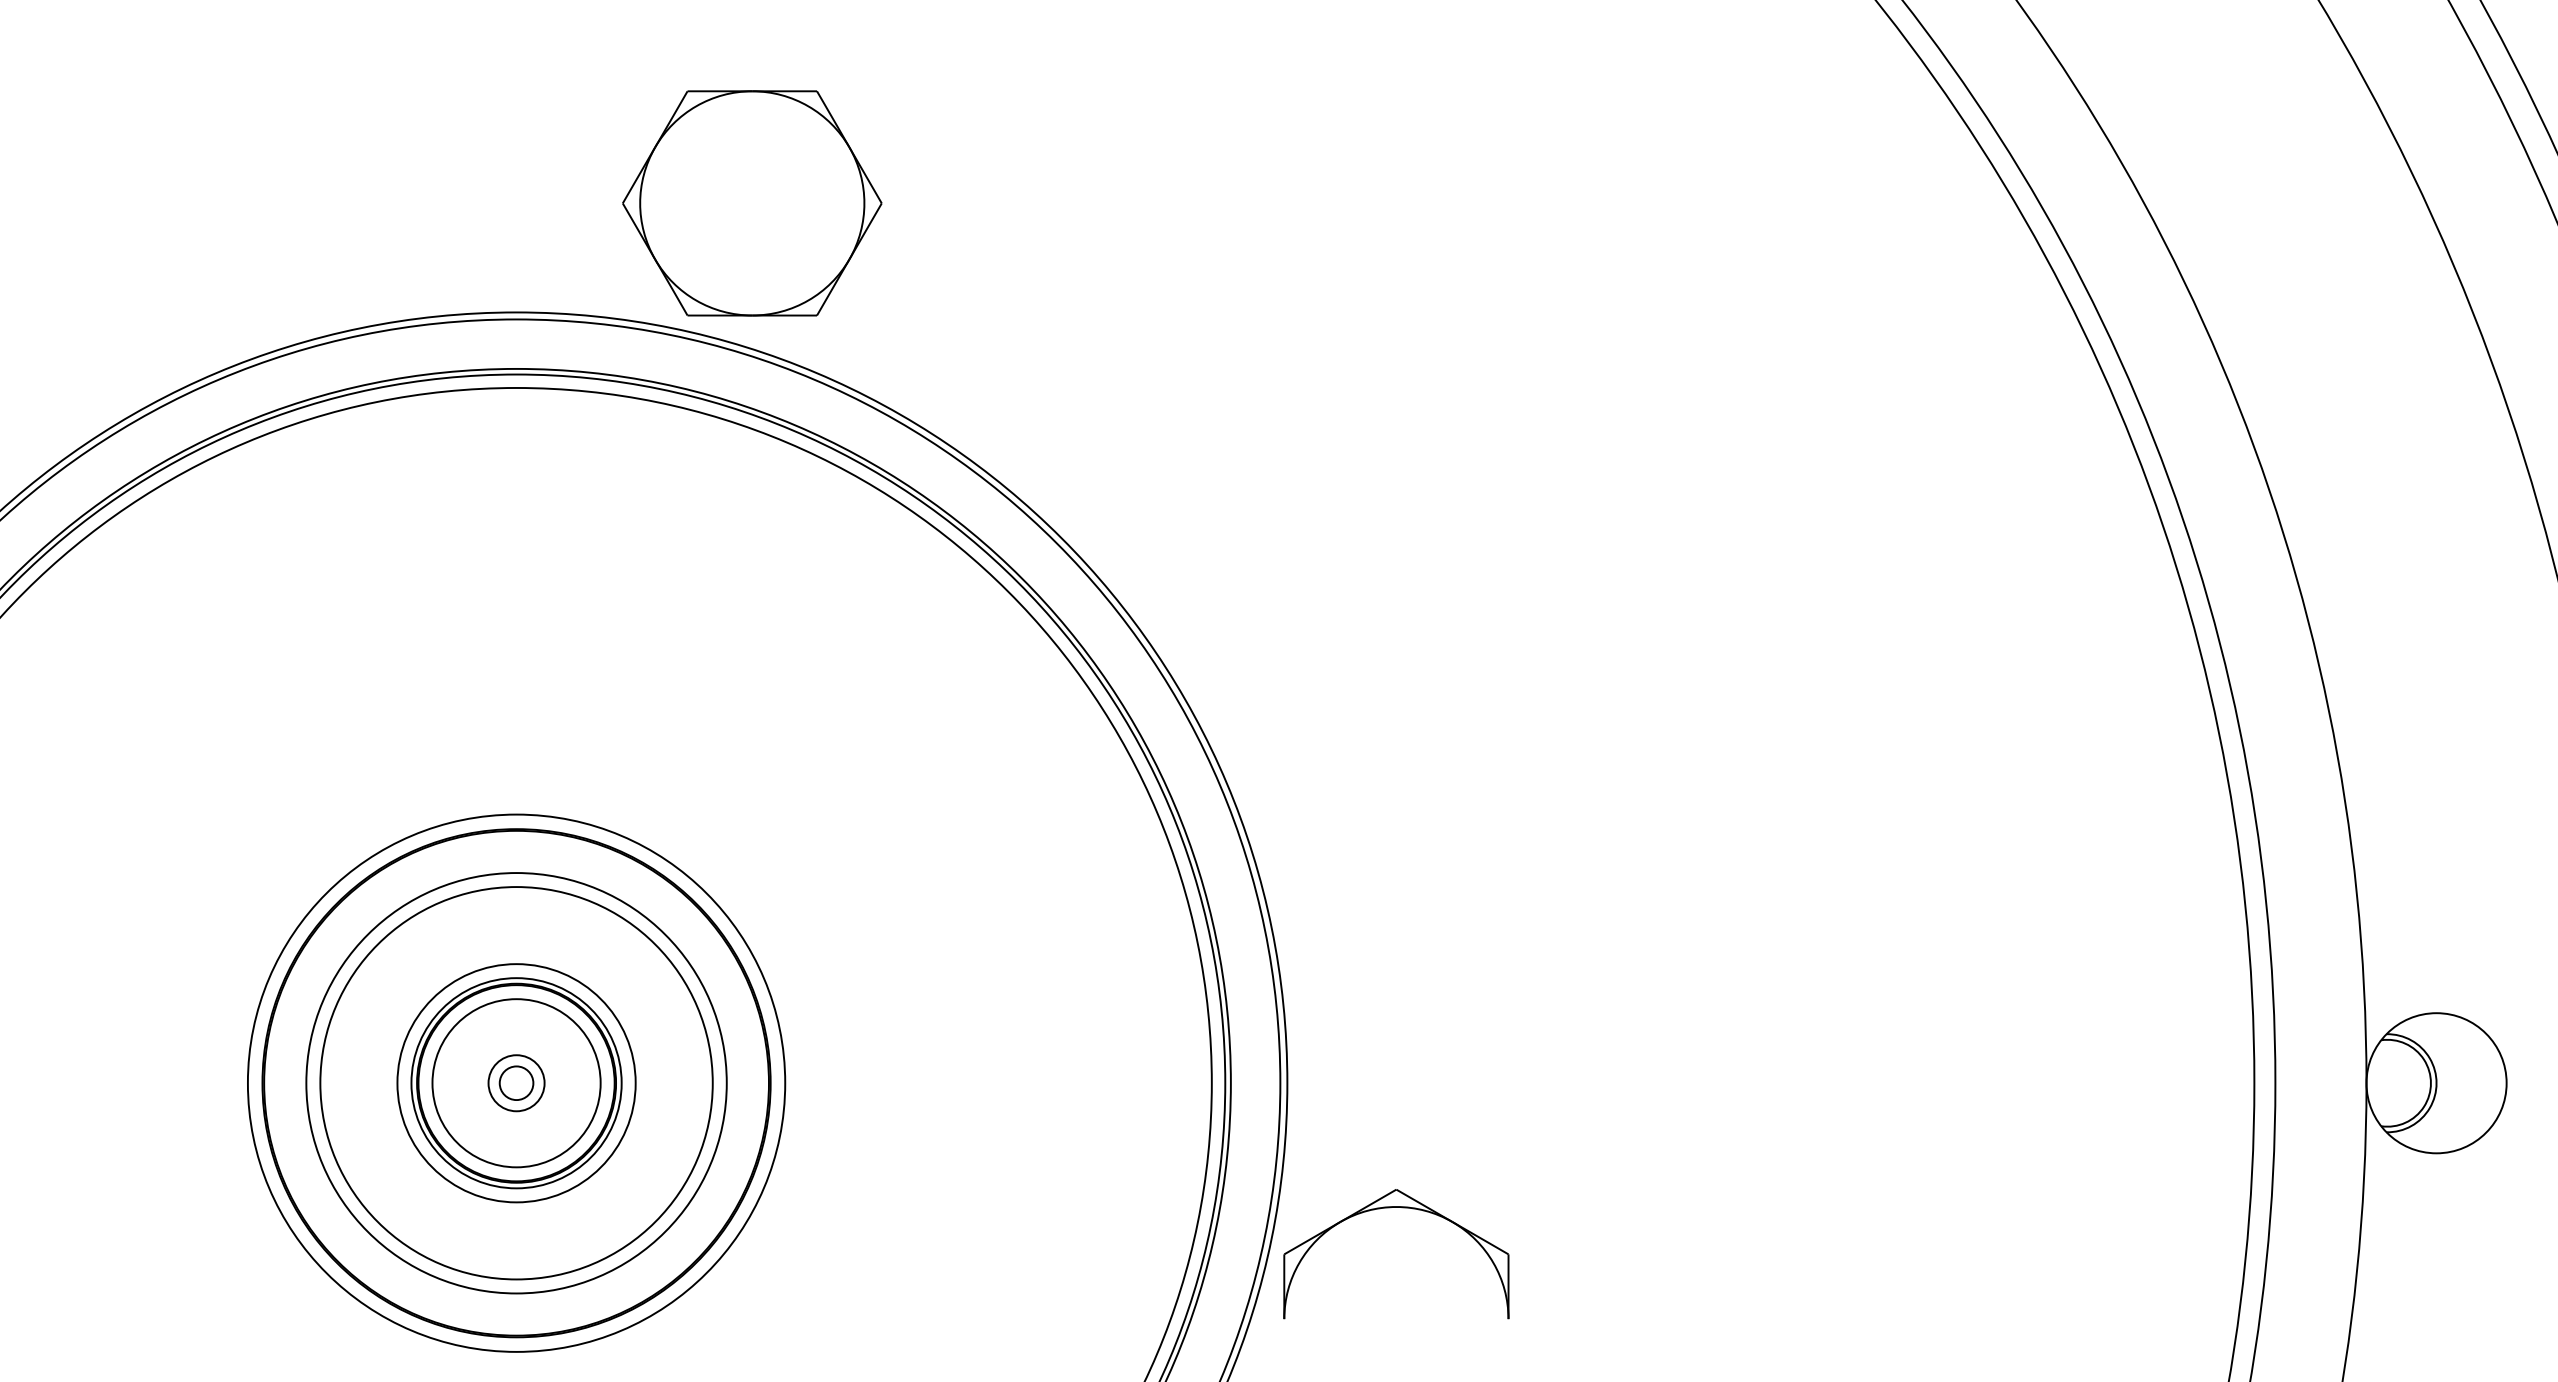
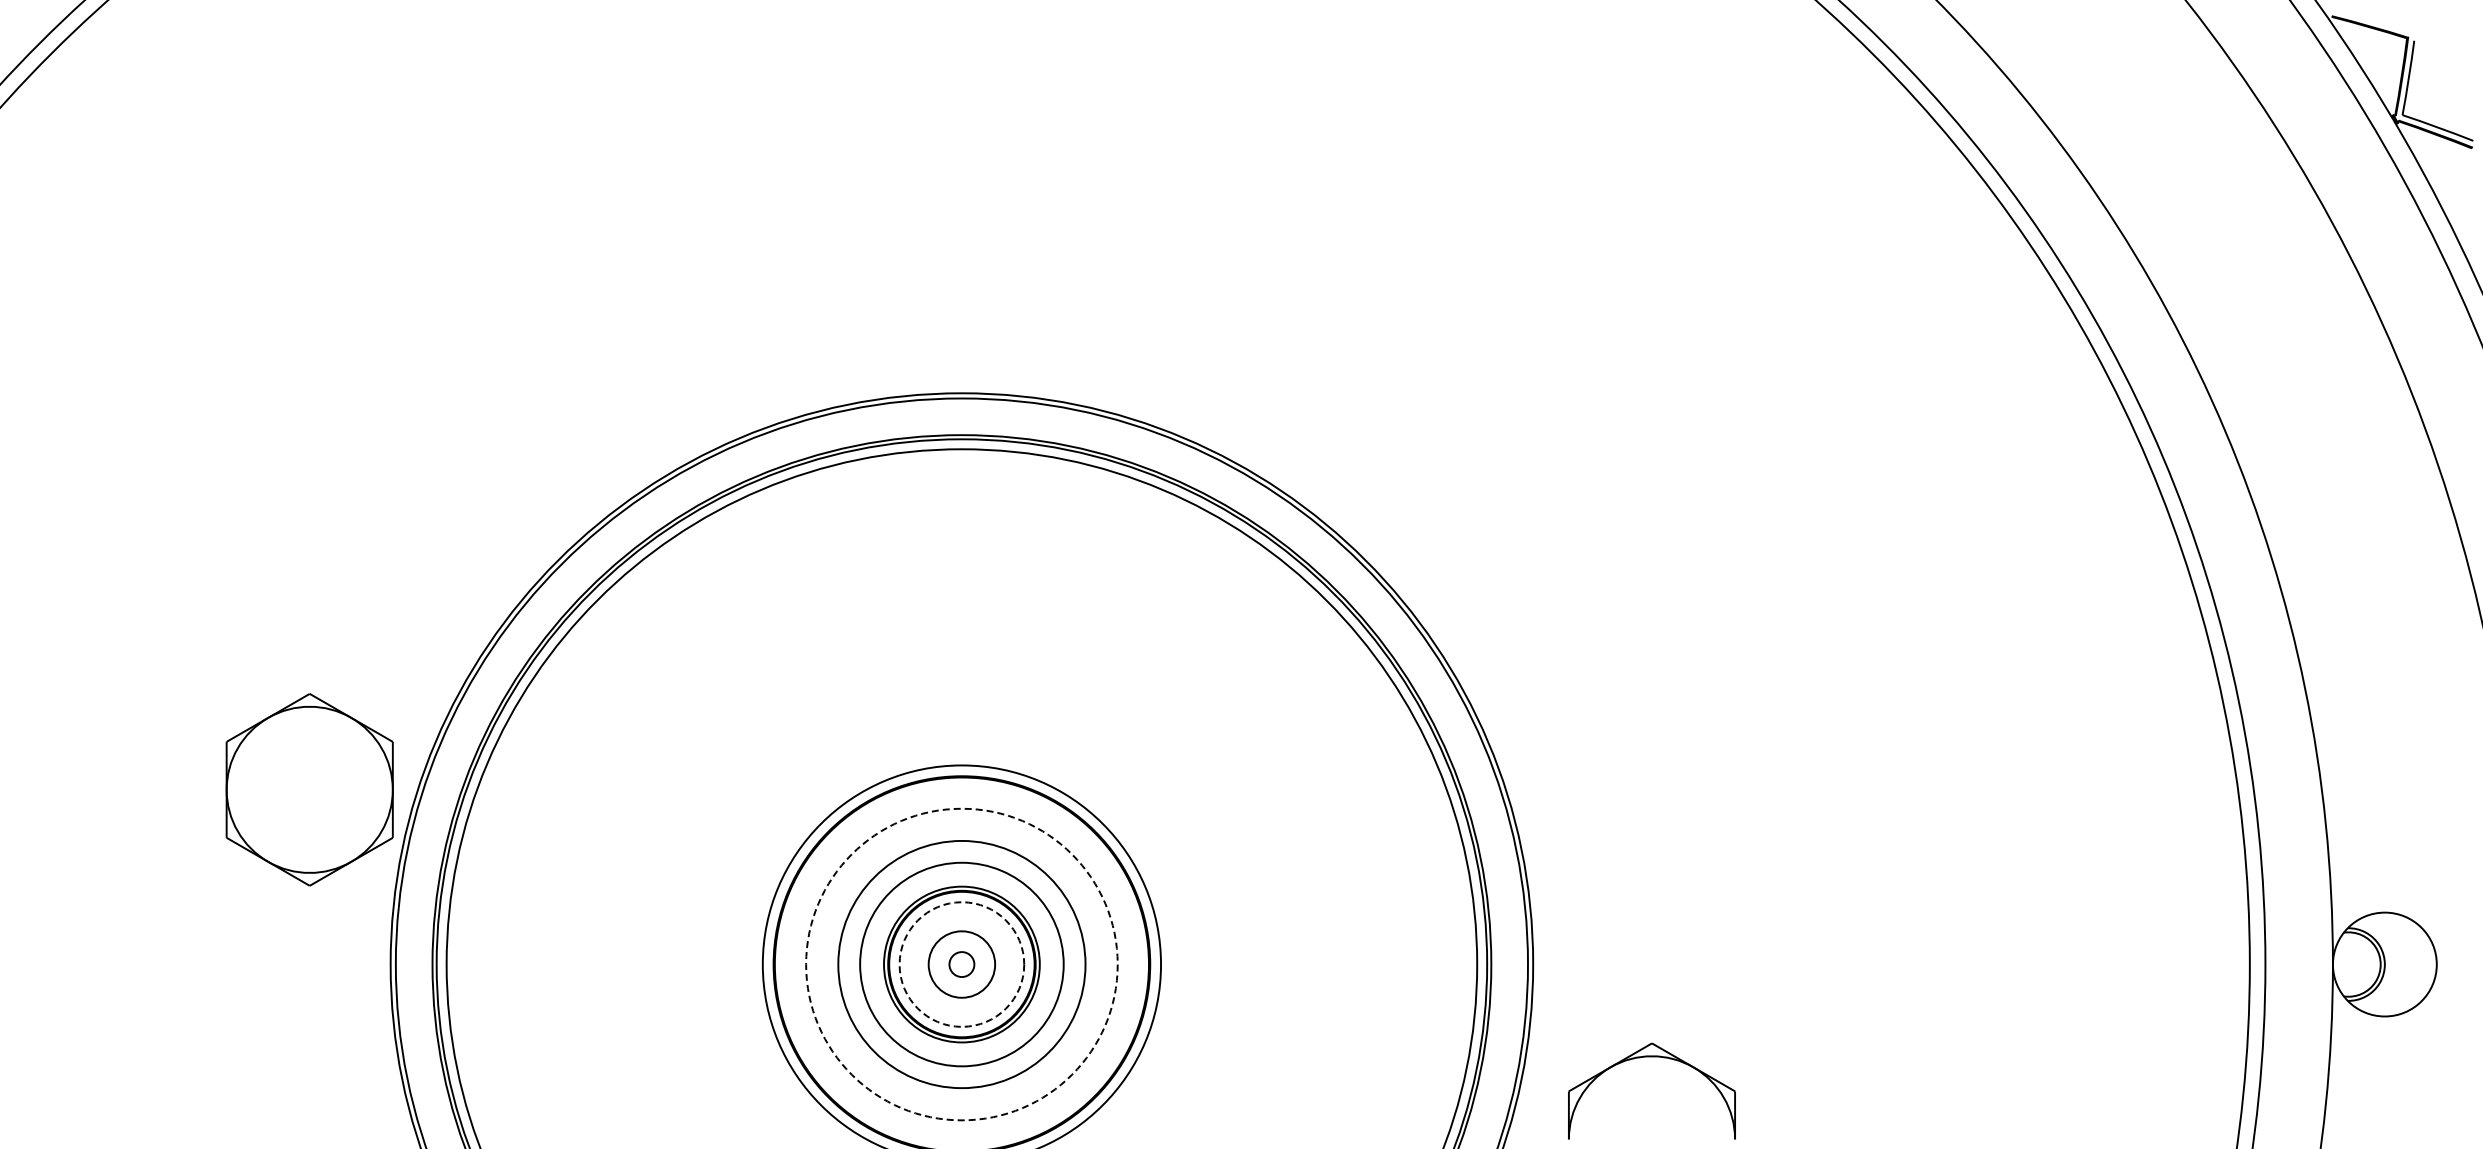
part: (752, 203) -> (1136, 312), removed
circle: (515, 1083) -> (961, 964), size x0.7
circle: (515, 1083) -> (961, 964), size x1.4
circle: (515, 1083) -> (961, 964), size x1.6
circle: (515, 1083) -> (961, 964), solid -> dashed
circle: (515, 1083) -> (961, 964), solid -> dashed
part: (1395, 1208) -> (1651, 1057), moved

